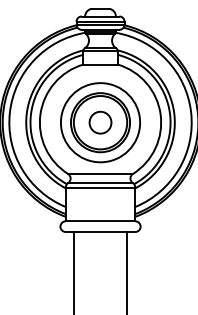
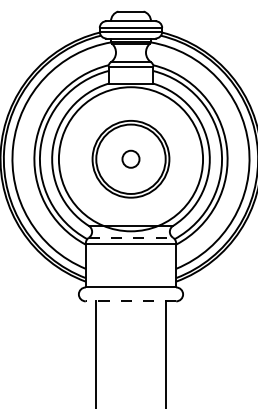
circle: (100, 122) -> (130, 158), size x1.4
circle: (100, 122) -> (130, 159), size x0.6
line: (100, 182) -> (131, 237), solid -> dashed
line: (100, 232) -> (130, 301), solid -> dashed

